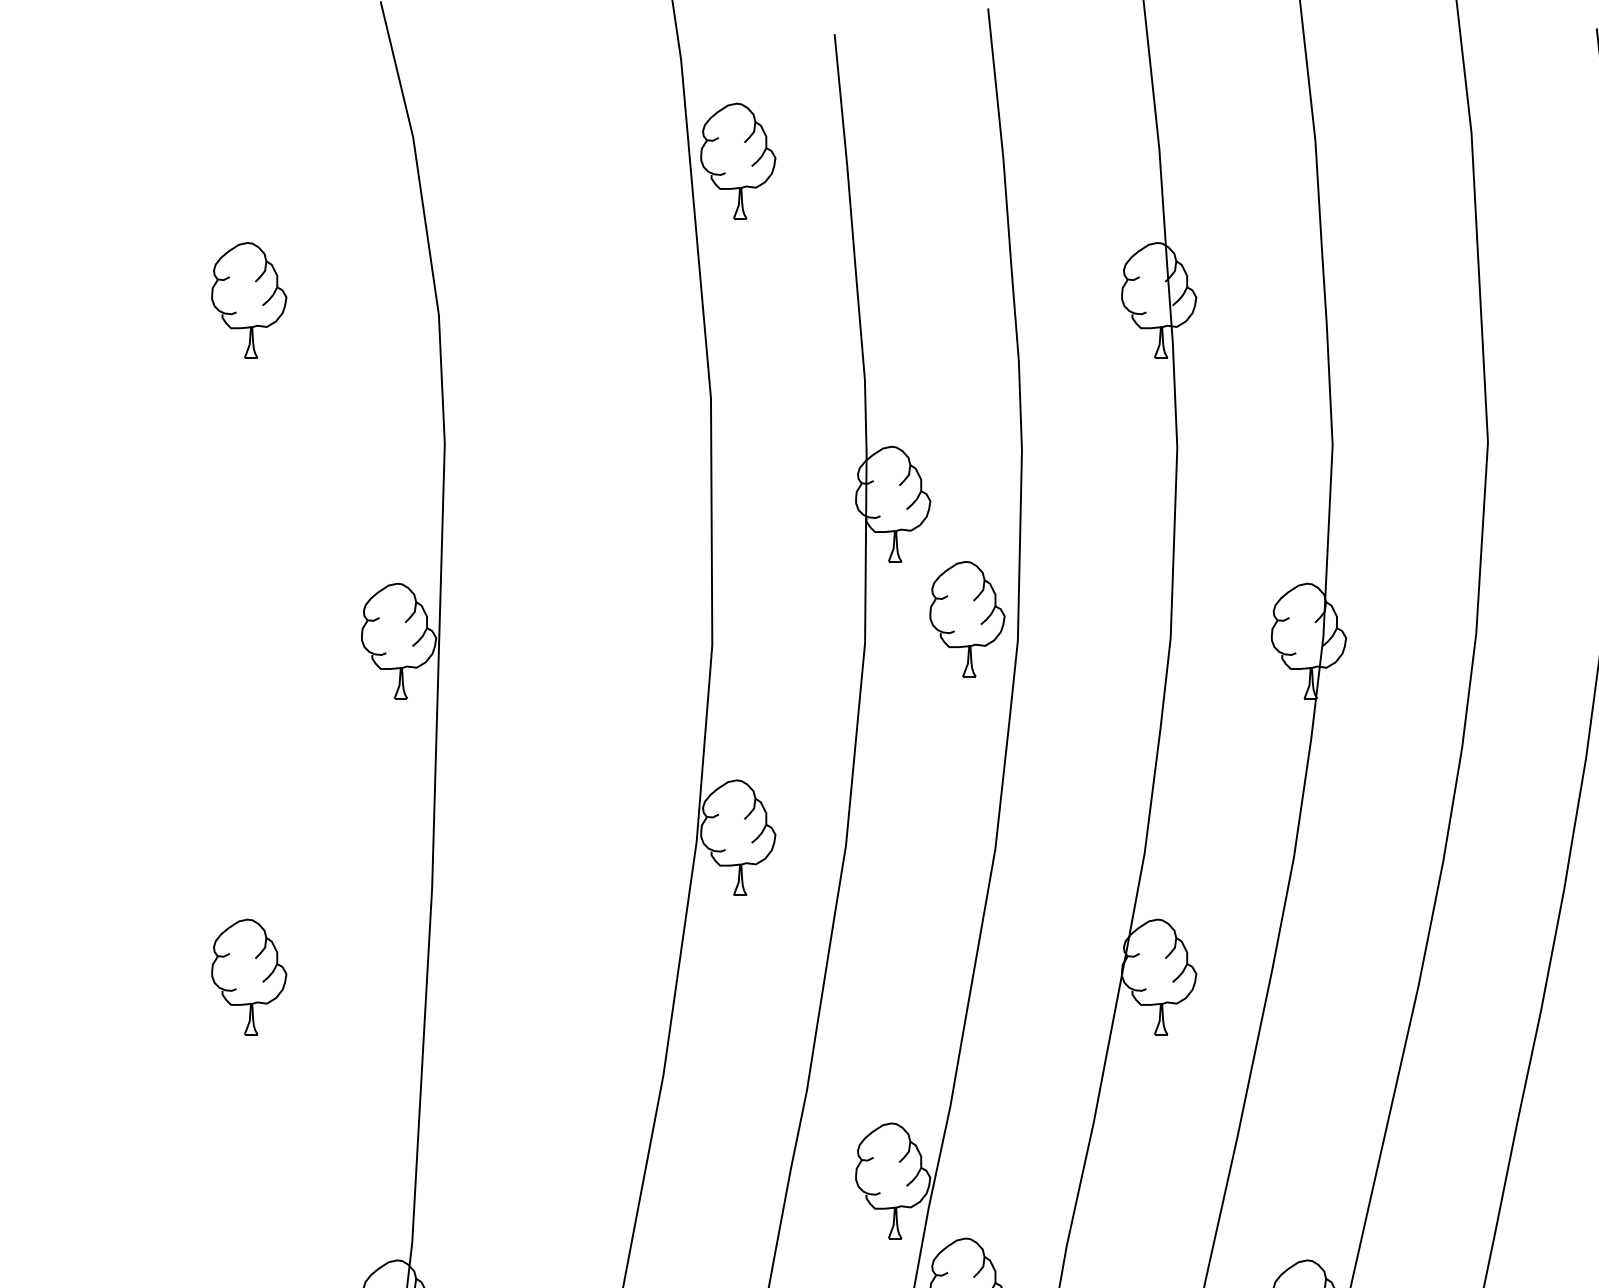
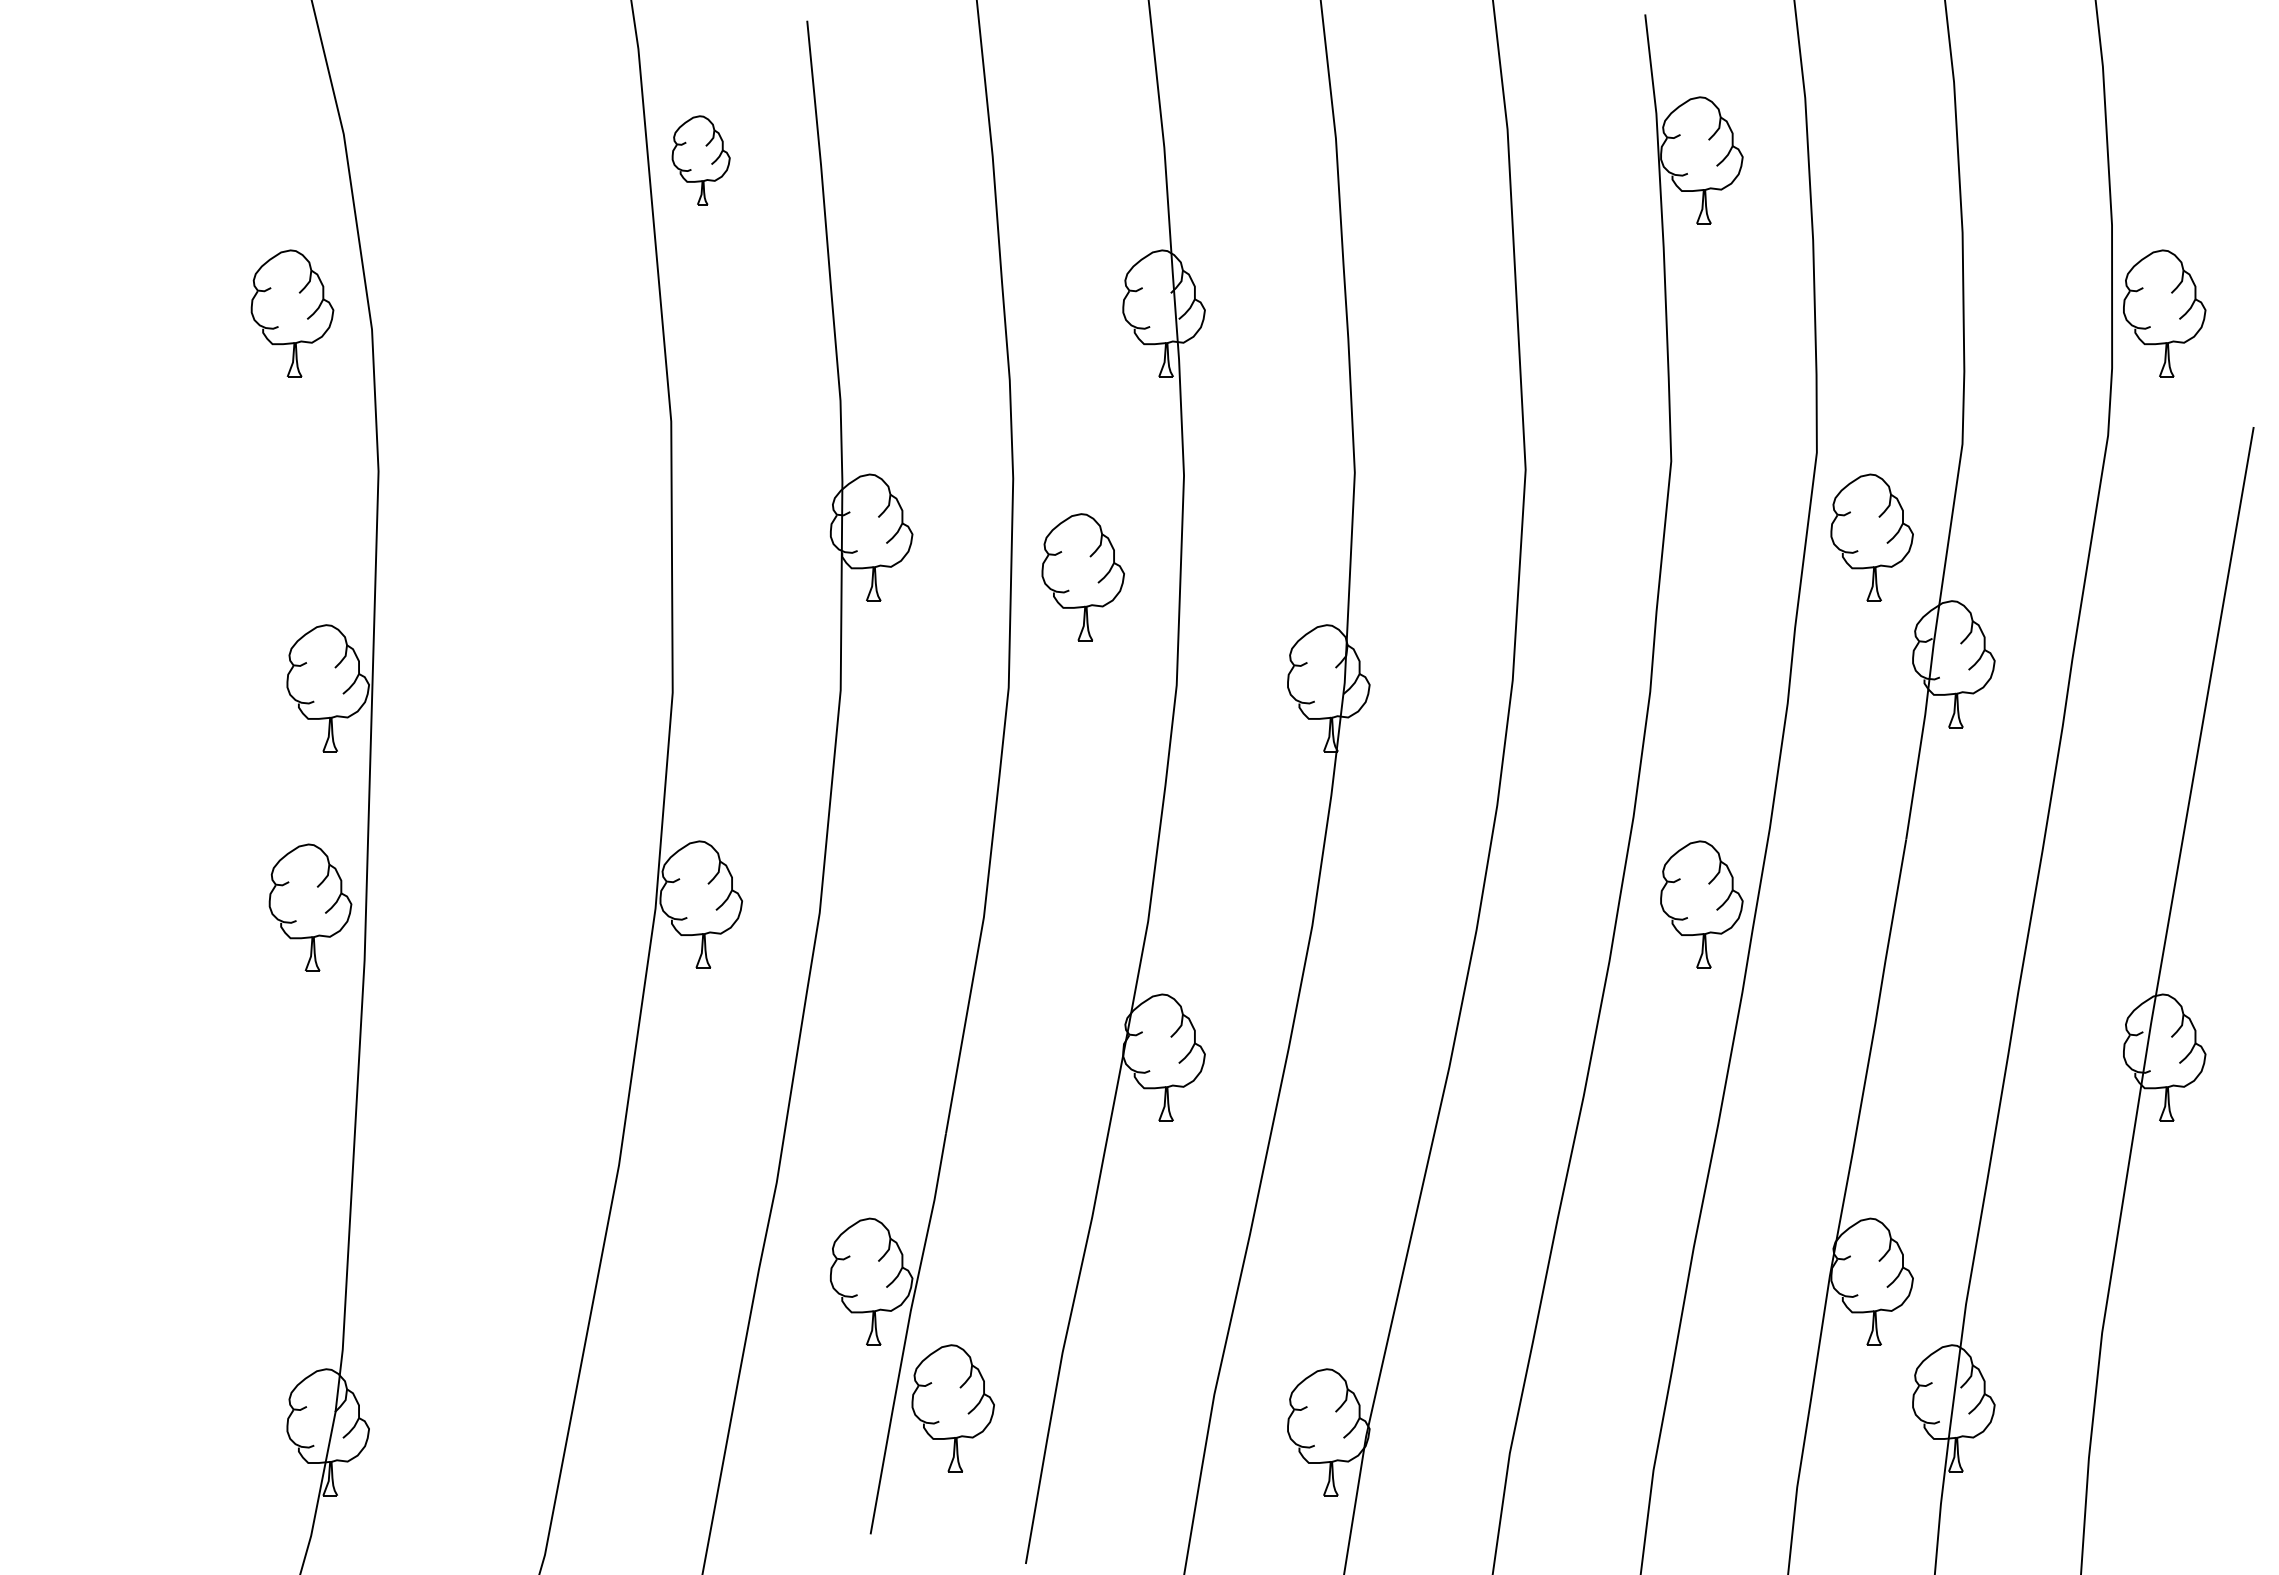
part: (737, 161) -> (700, 160), size x0.7
part: (249, 300) -> (292, 313), moved
part: (966, 619) -> (1082, 577), moved
part: (249, 976) -> (310, 907), moved

